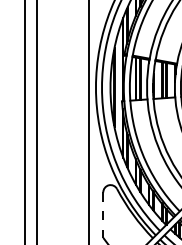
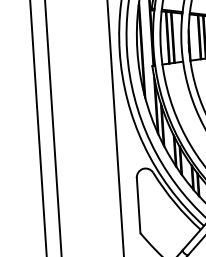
line: (103, 215) -> (138, 206), dashed -> solid

